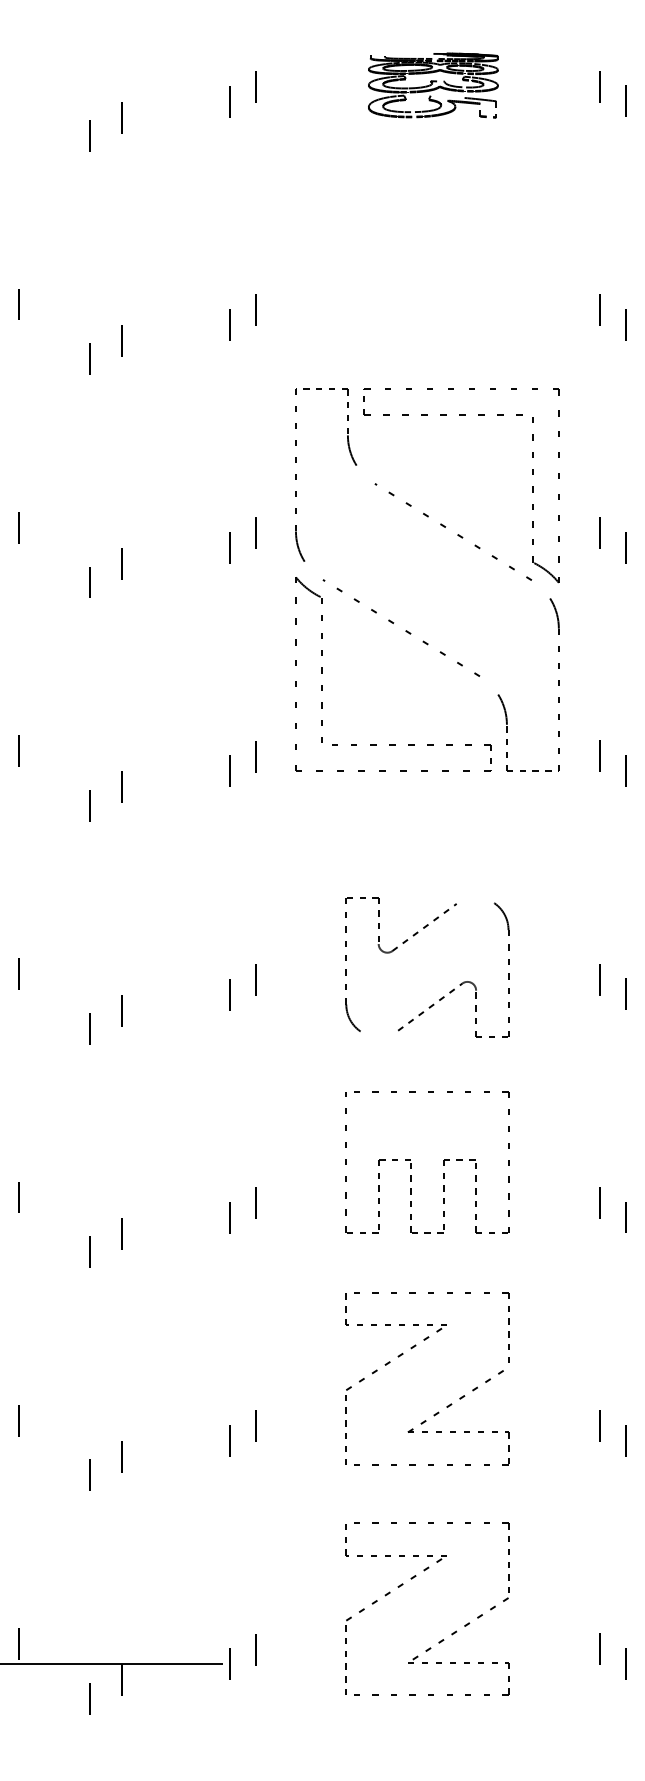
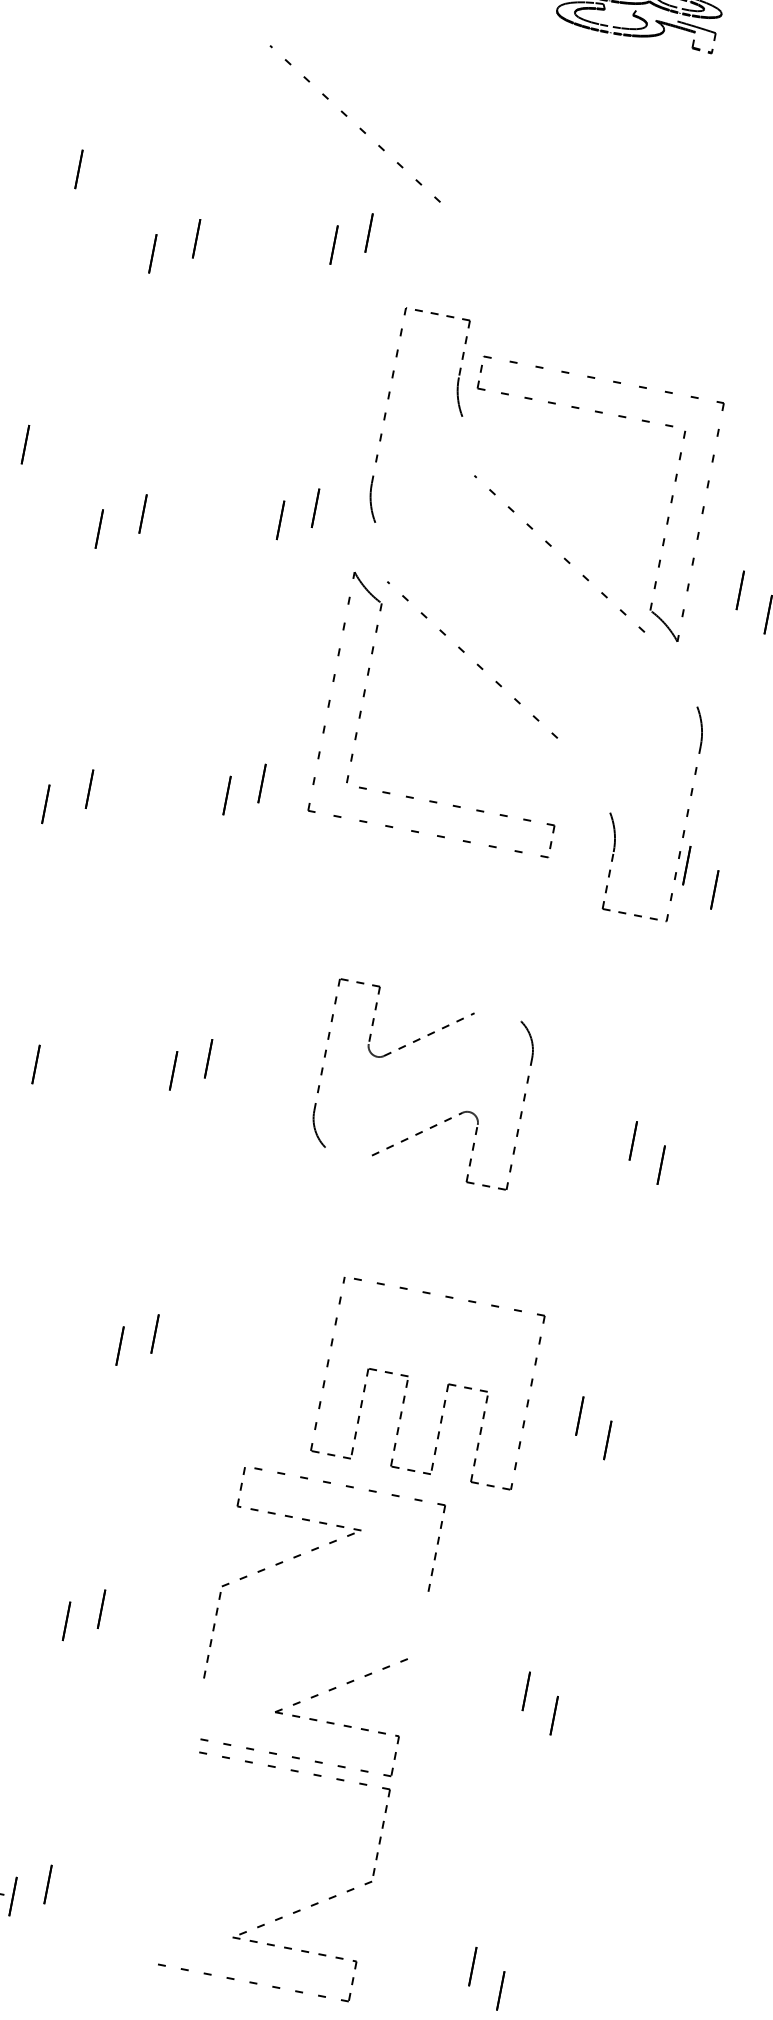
line: (232, 229) -> (359, 127), added
part: (352, 460) -> (458, 409), moved
part: (558, 684) -> (686, 814), moved
part: (443, 1162) -> (447, 1387), moved
part: (431, 1417) -> (307, 1699), moved
part: (387, 1595) -> (223, 1849), removed

